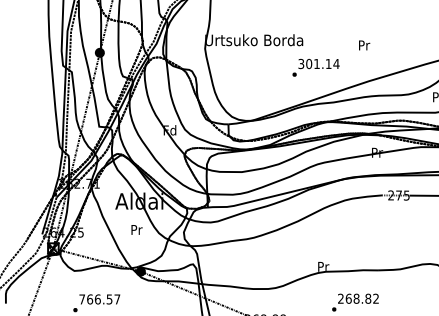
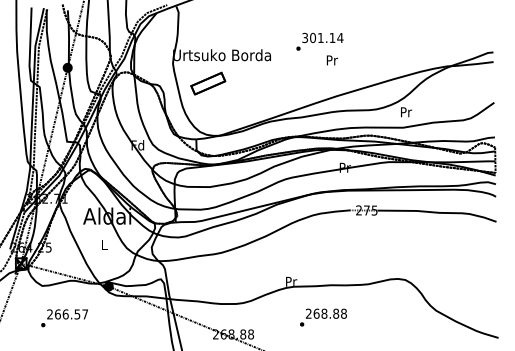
text: (315, 67) -> (319, 41), moved
part: (240, 68) -> (208, 83), added
text: (136, 229) -> (104, 244), Pr -> L
text: (375, 298) -> (343, 313), 268.82 -> 268.88
text: (81, 299) -> (49, 314), 766.57 -> 266.57

